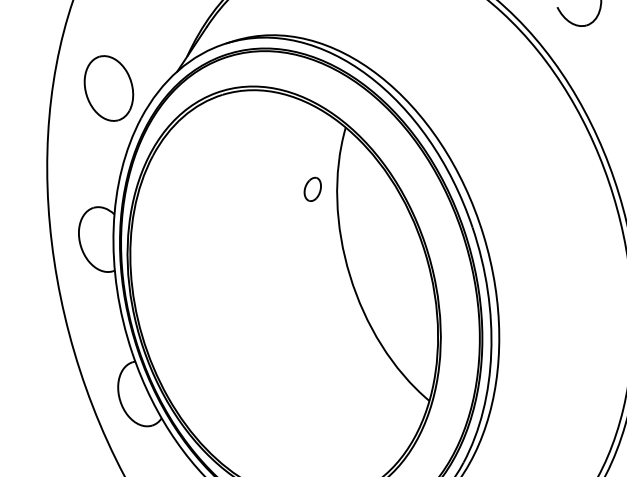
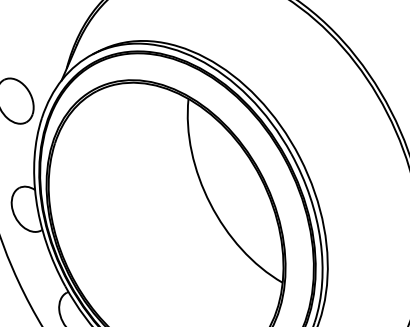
part: (312, 188) -> (172, 146), removed

